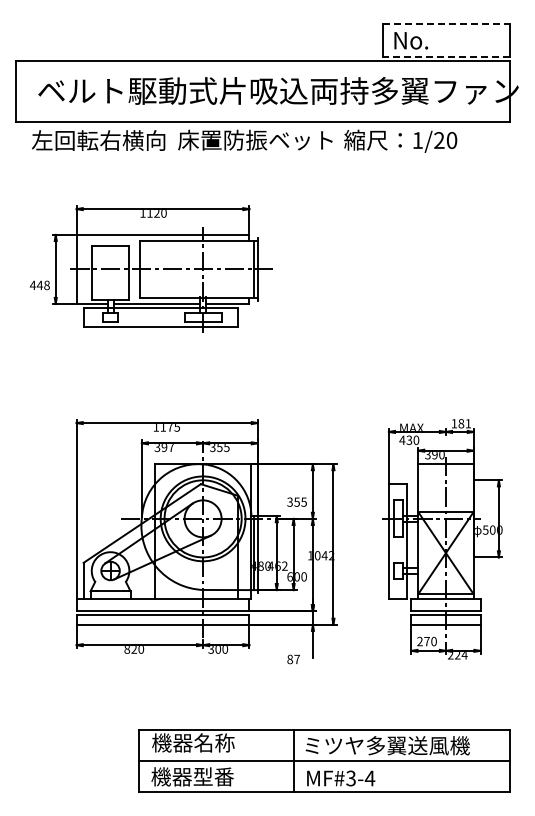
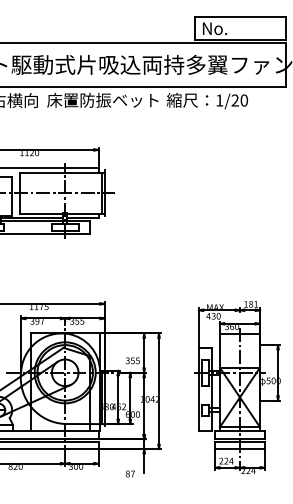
line: (446, 24) -> (240, 17), dashed -> solid
line: (445, 56) -> (239, 40), dashed -> solid
text: (434, 455) -> (231, 327), 390 -> 360
text: (430, 641) -> (228, 461), 270 -> 224

